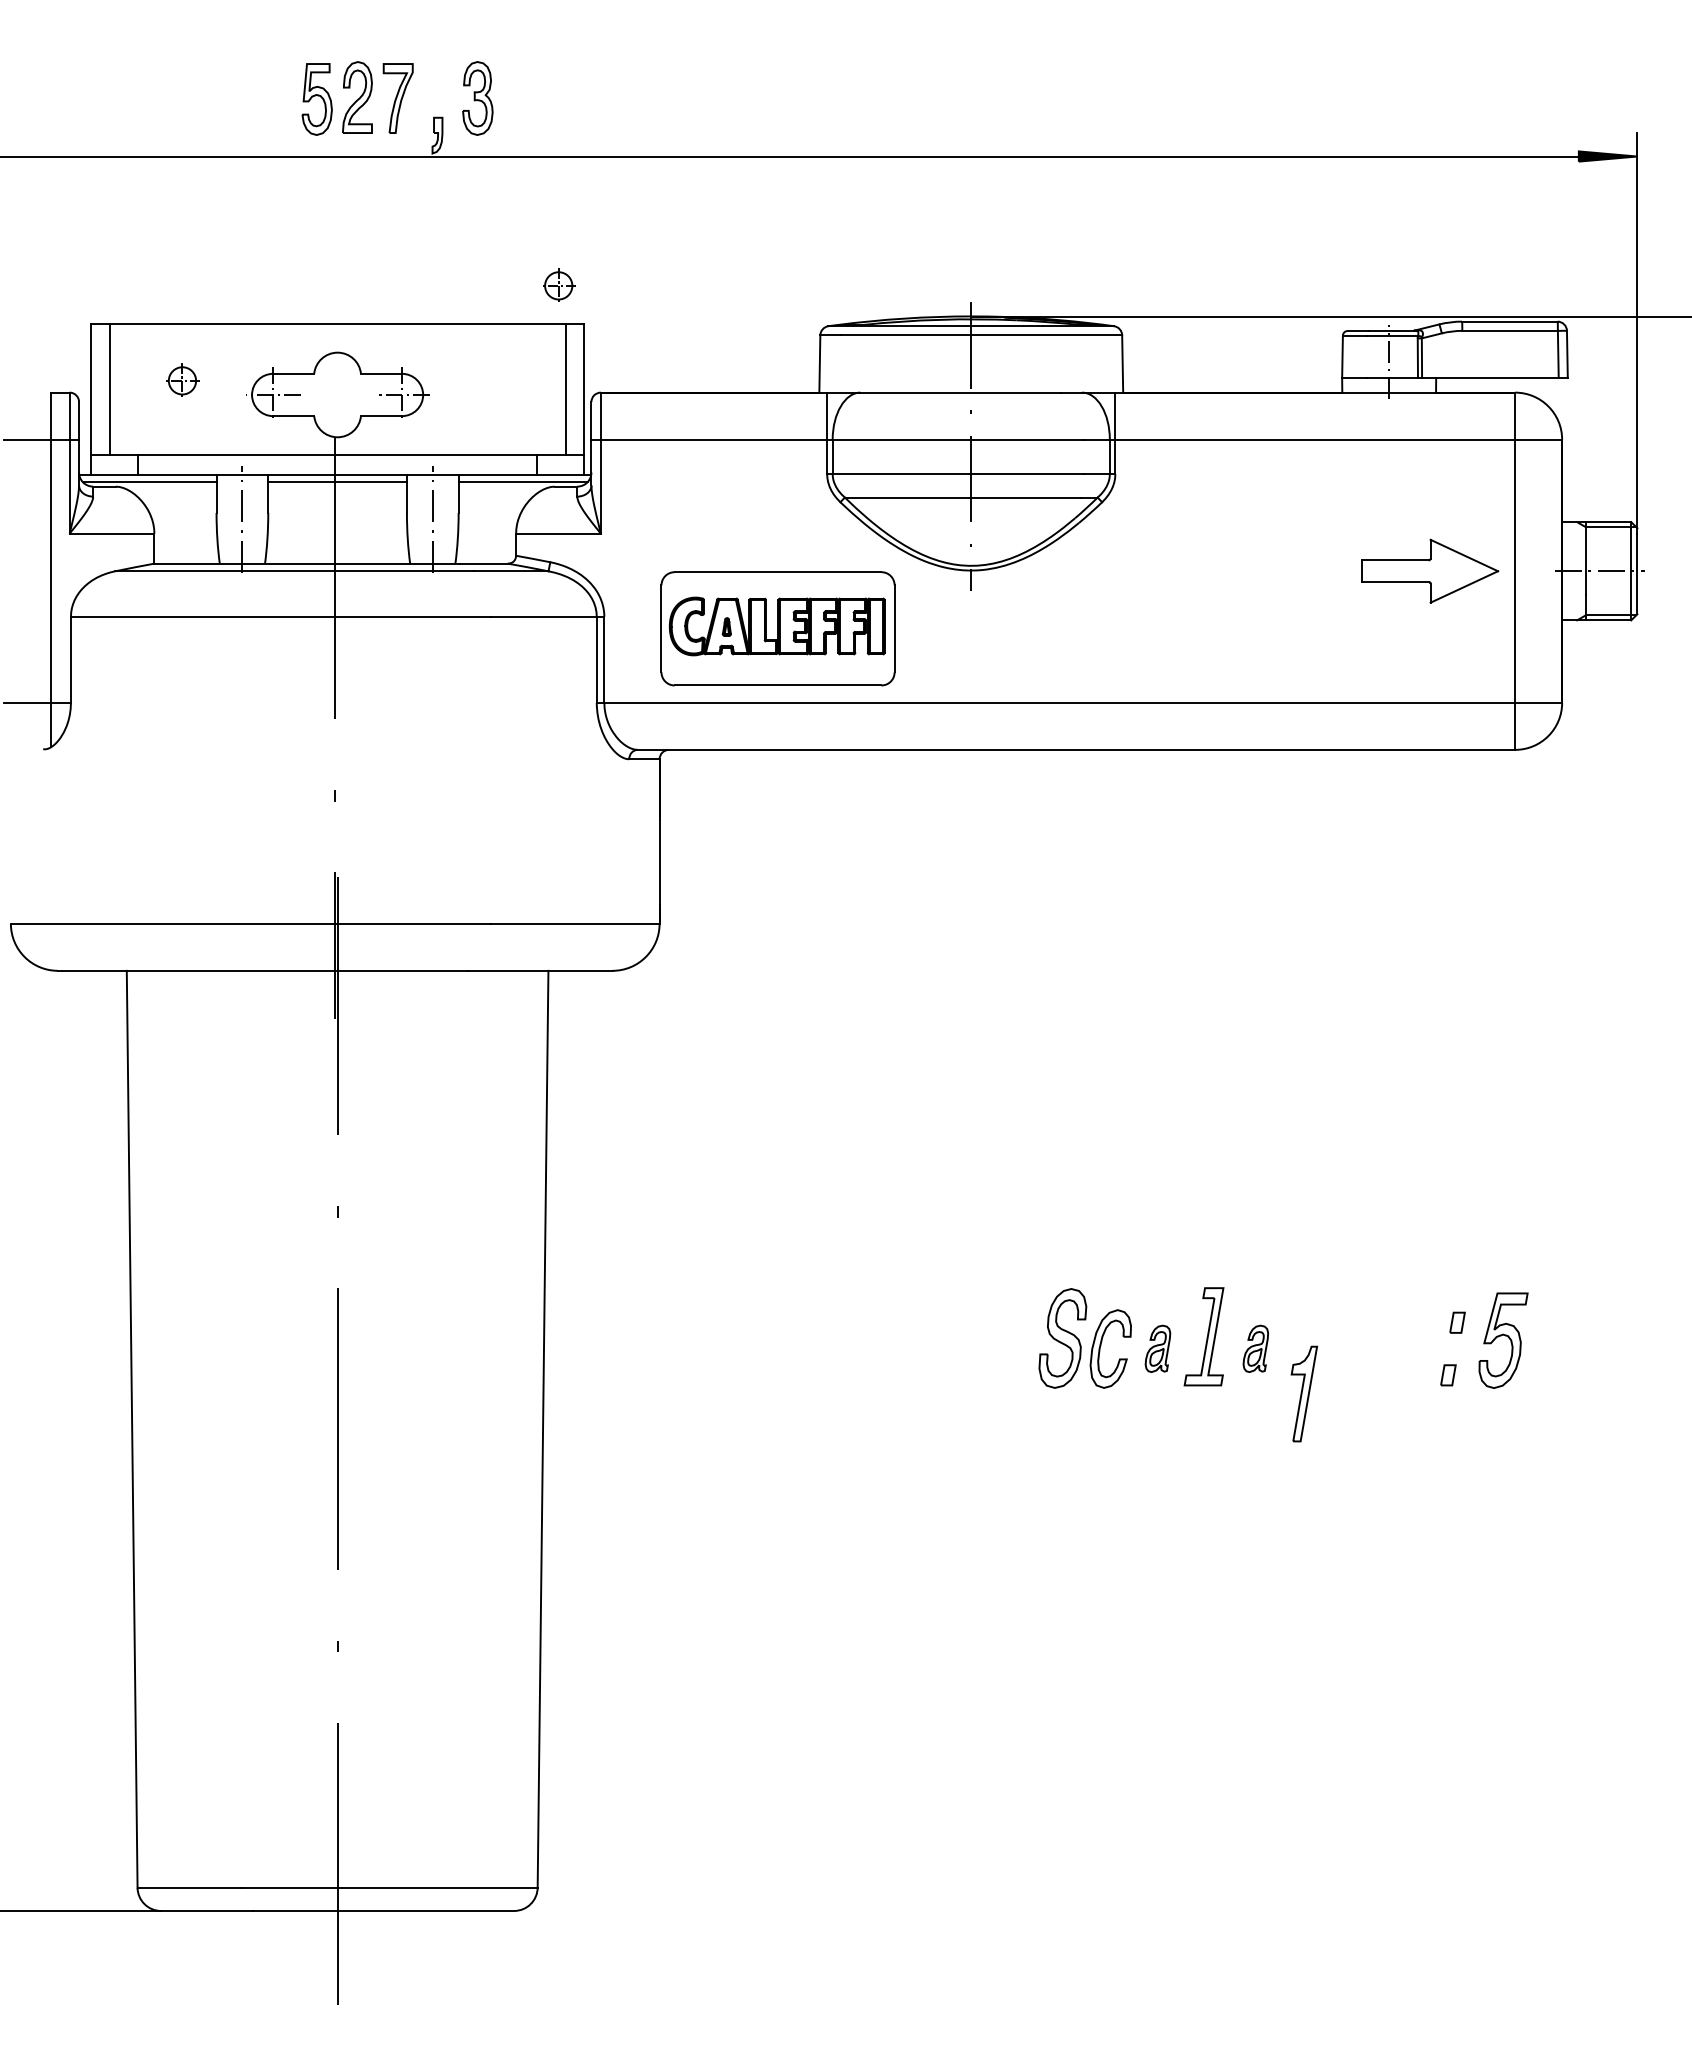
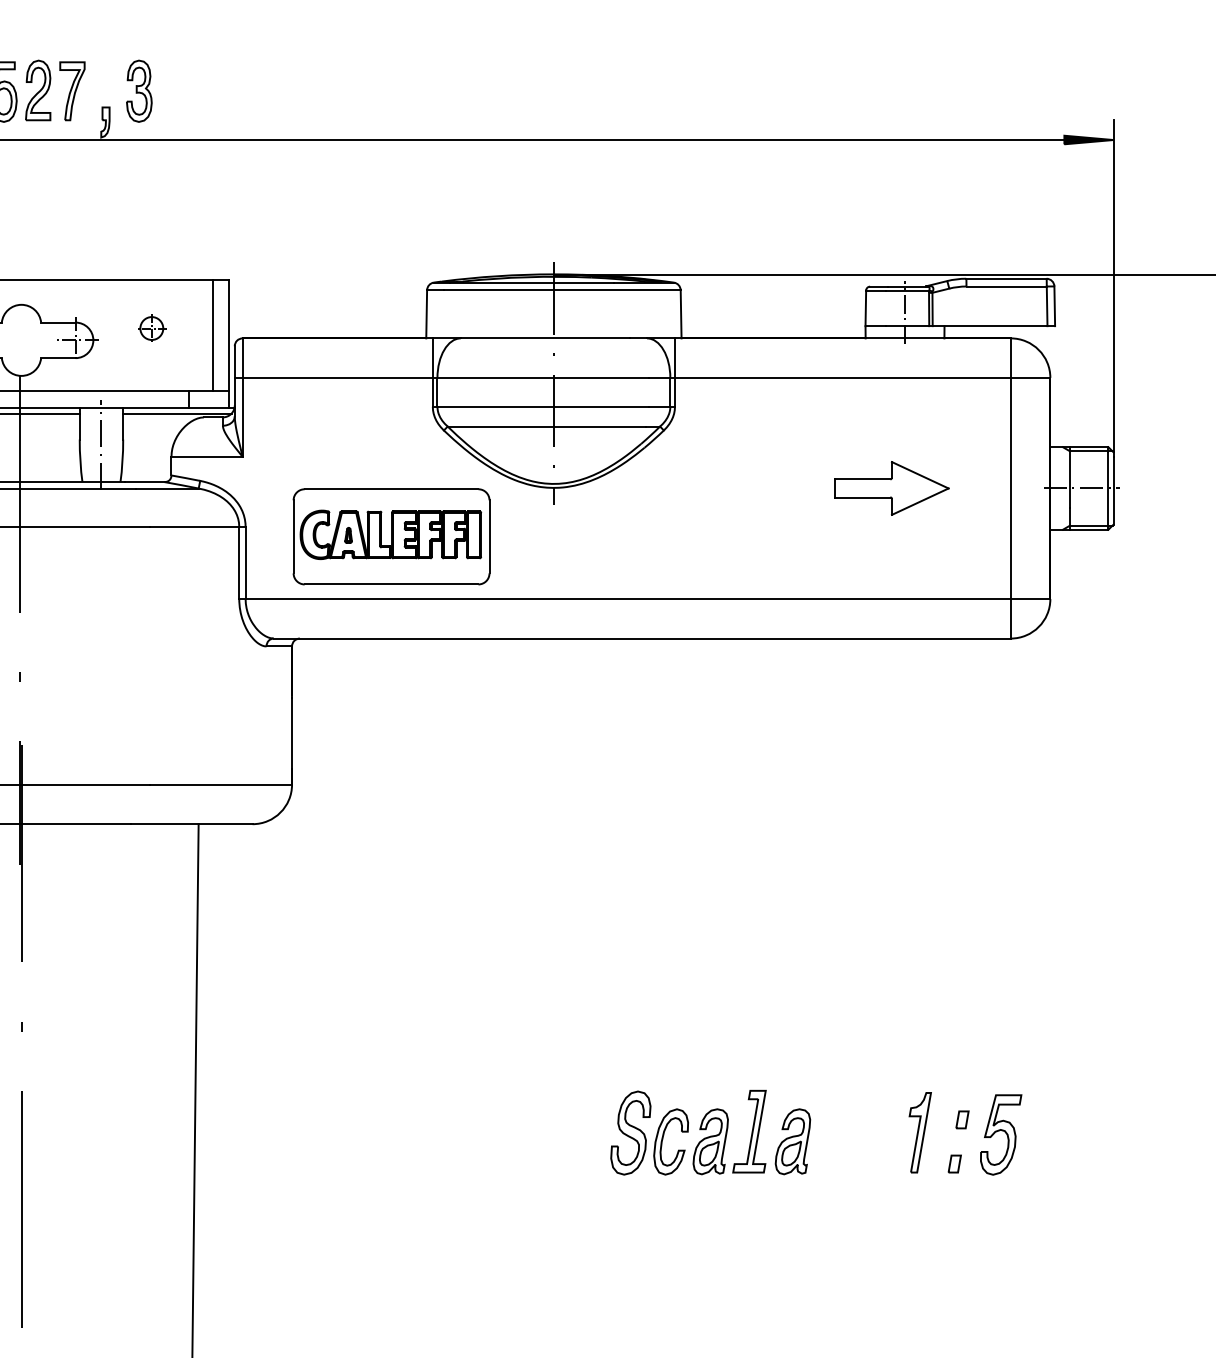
part: (559, 284) -> (152, 327), moved
part: (1430, 570) -> (891, 487), moved
part: (1157, 1348) -> (710, 1141), size x1.67
part: (1255, 1348) -> (792, 1141), size x1.67
part: (1303, 1393) -> (919, 1132), moved

